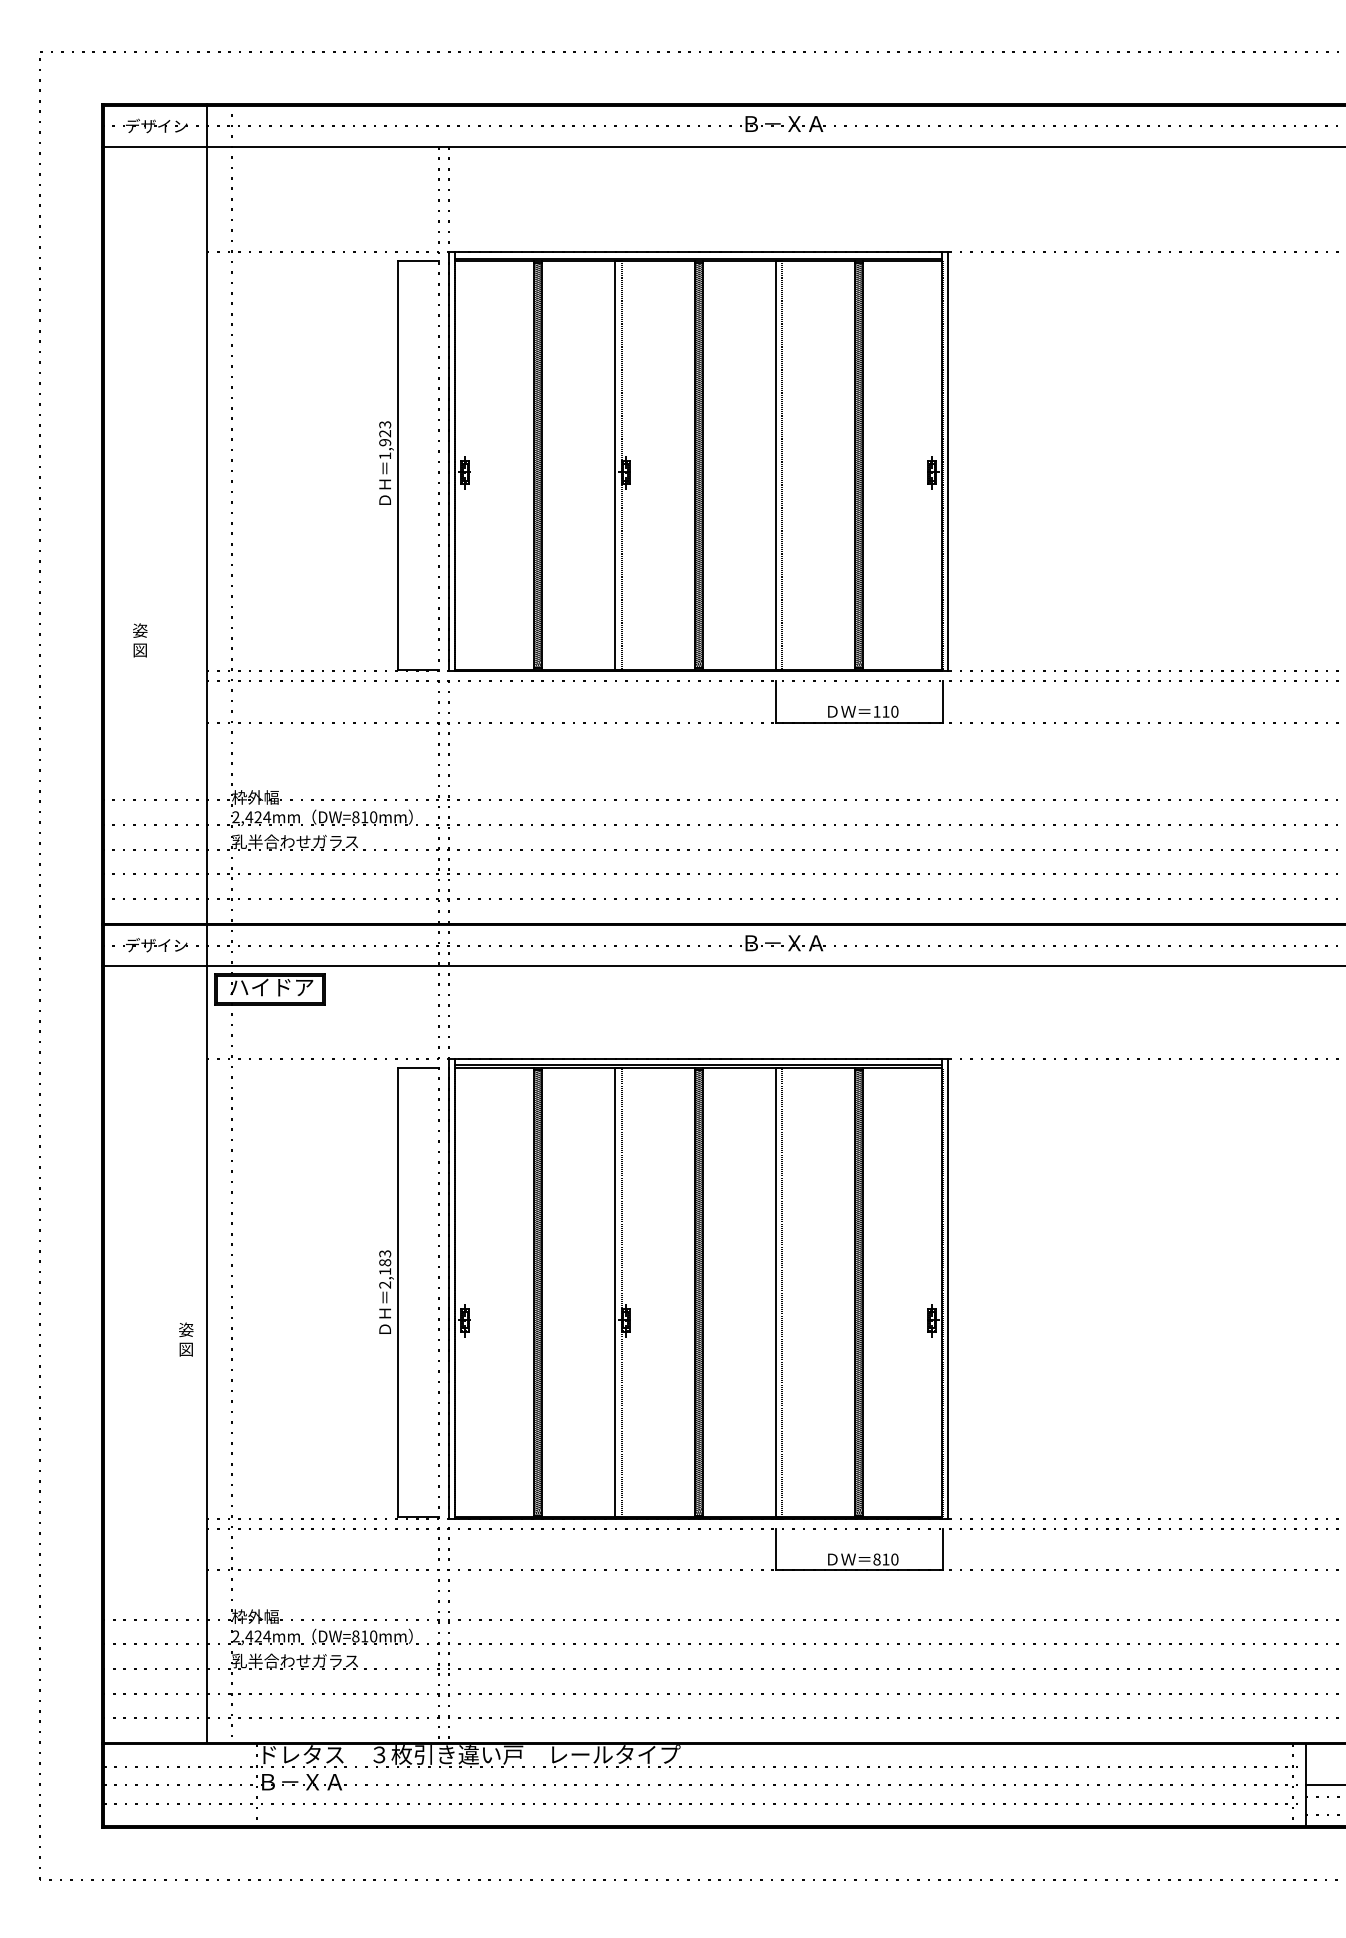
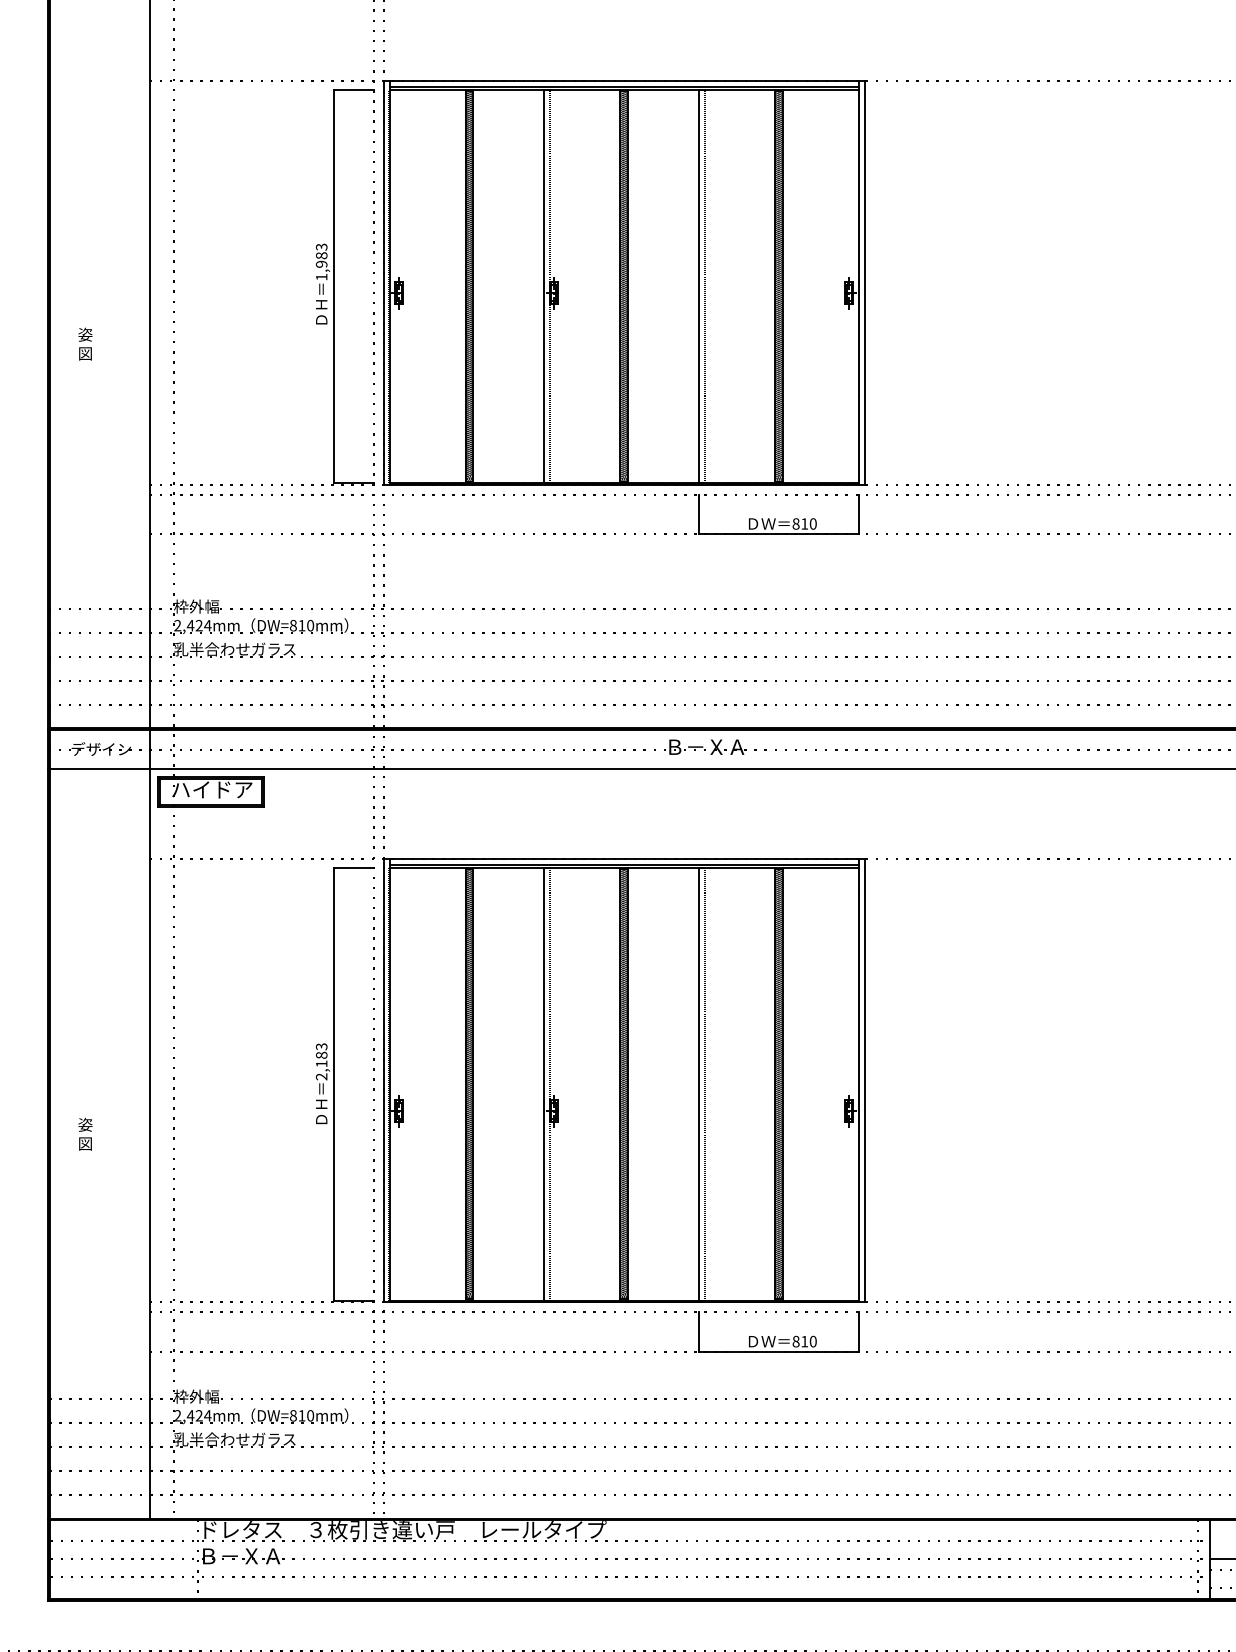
text: (385, 433) -> (322, 255), 1,923 -> 1,983
text: (140, 640) -> (85, 344), moved
text: (876, 711) -> (795, 523), 110 -> 810
text: (186, 1339) -> (85, 1134), moved

